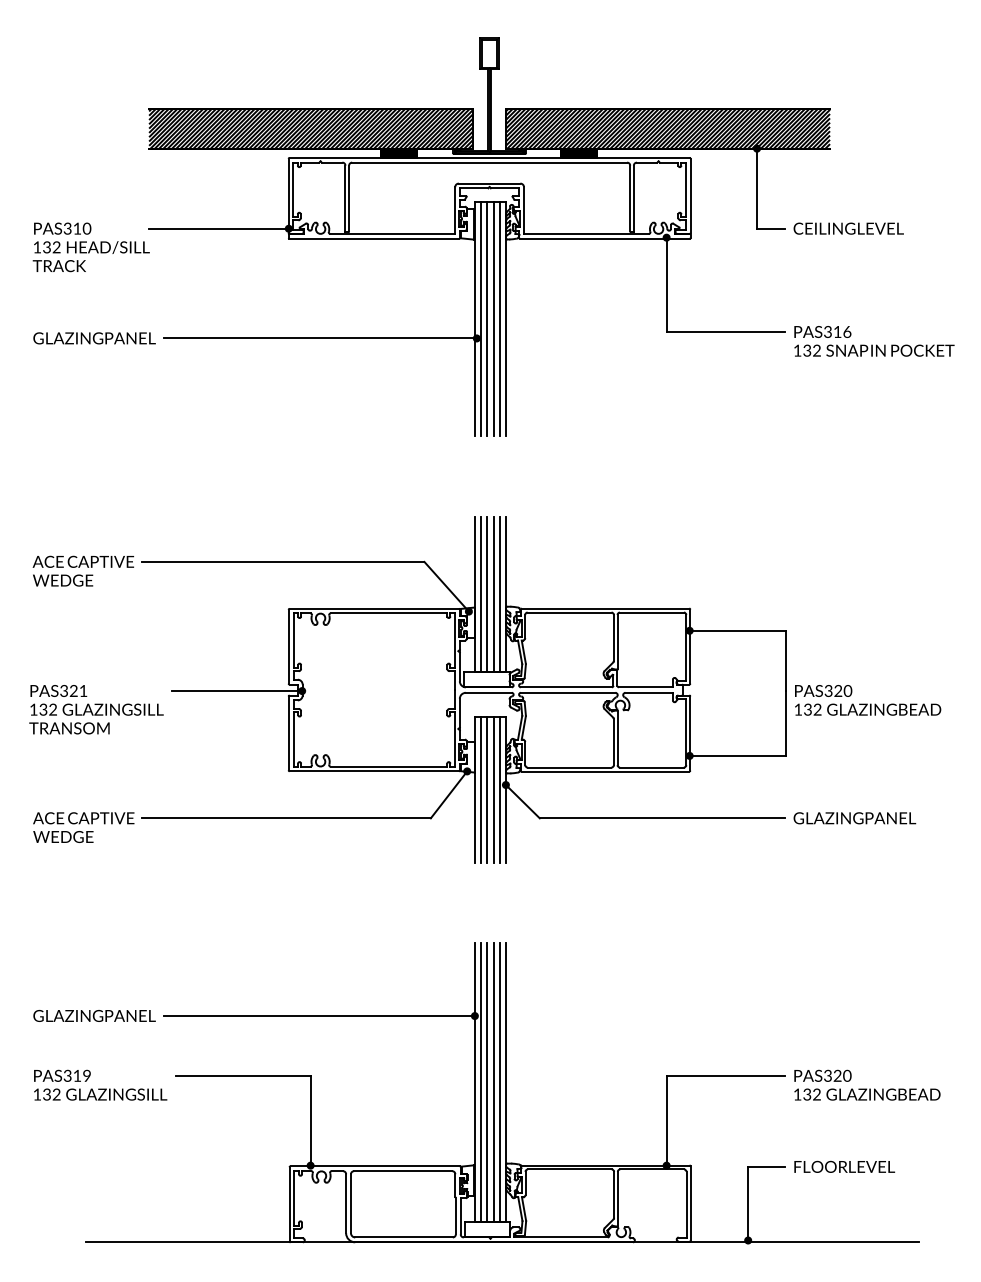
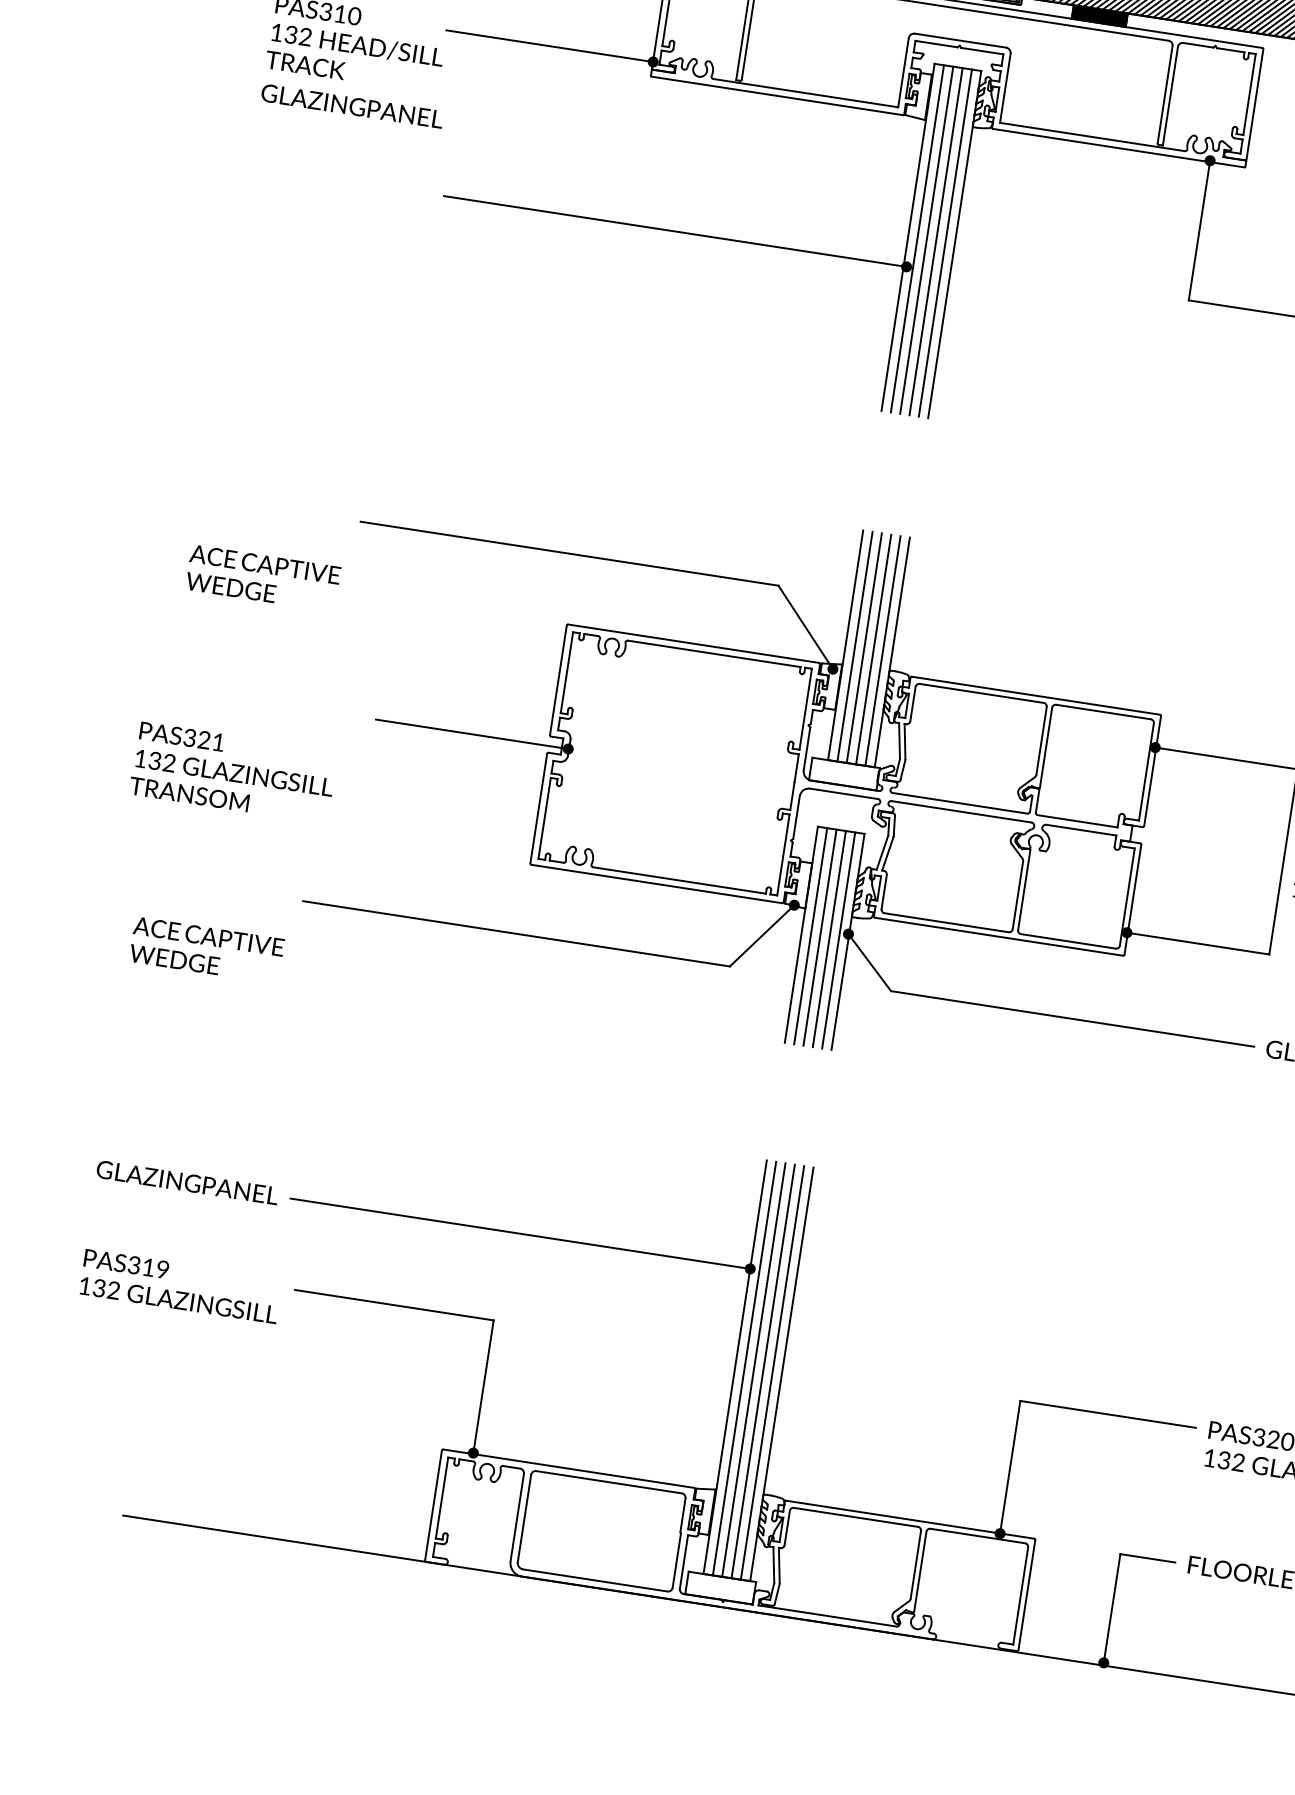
text: (94, 338) -> (352, 106), moved
text: (83, 570) -> (263, 577), moved
text: (96, 709) -> (233, 772), moved
text: (83, 827) -> (206, 950), moved

